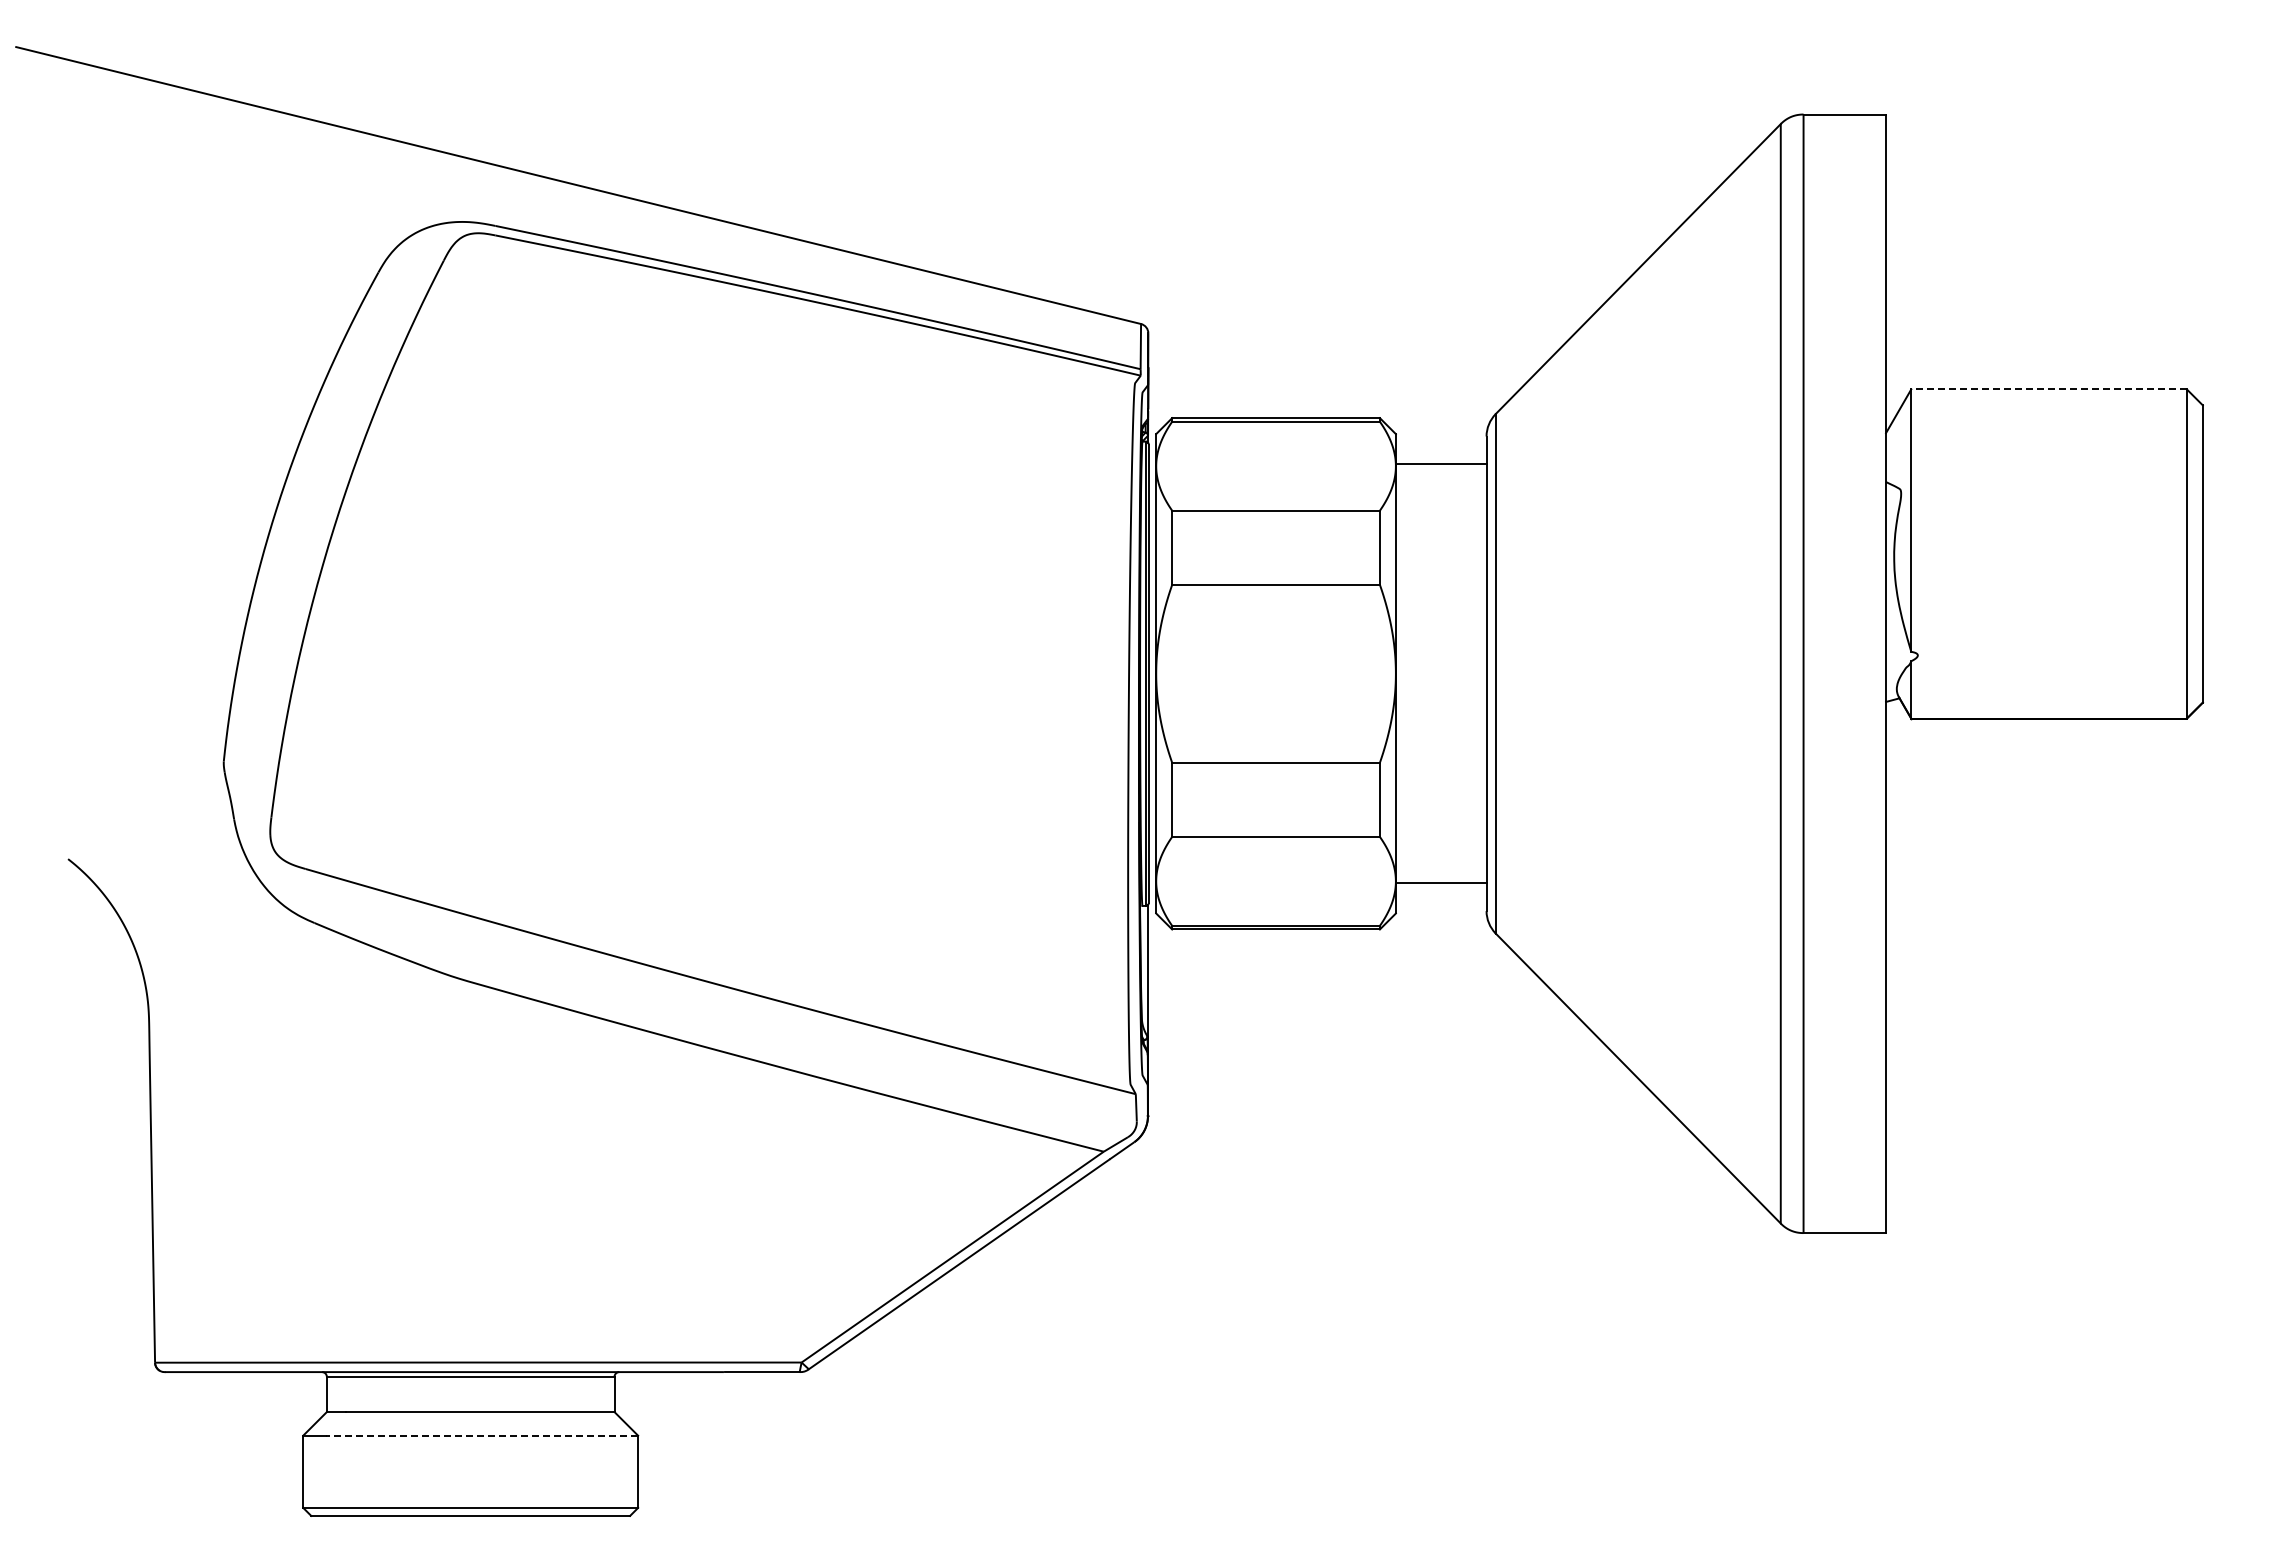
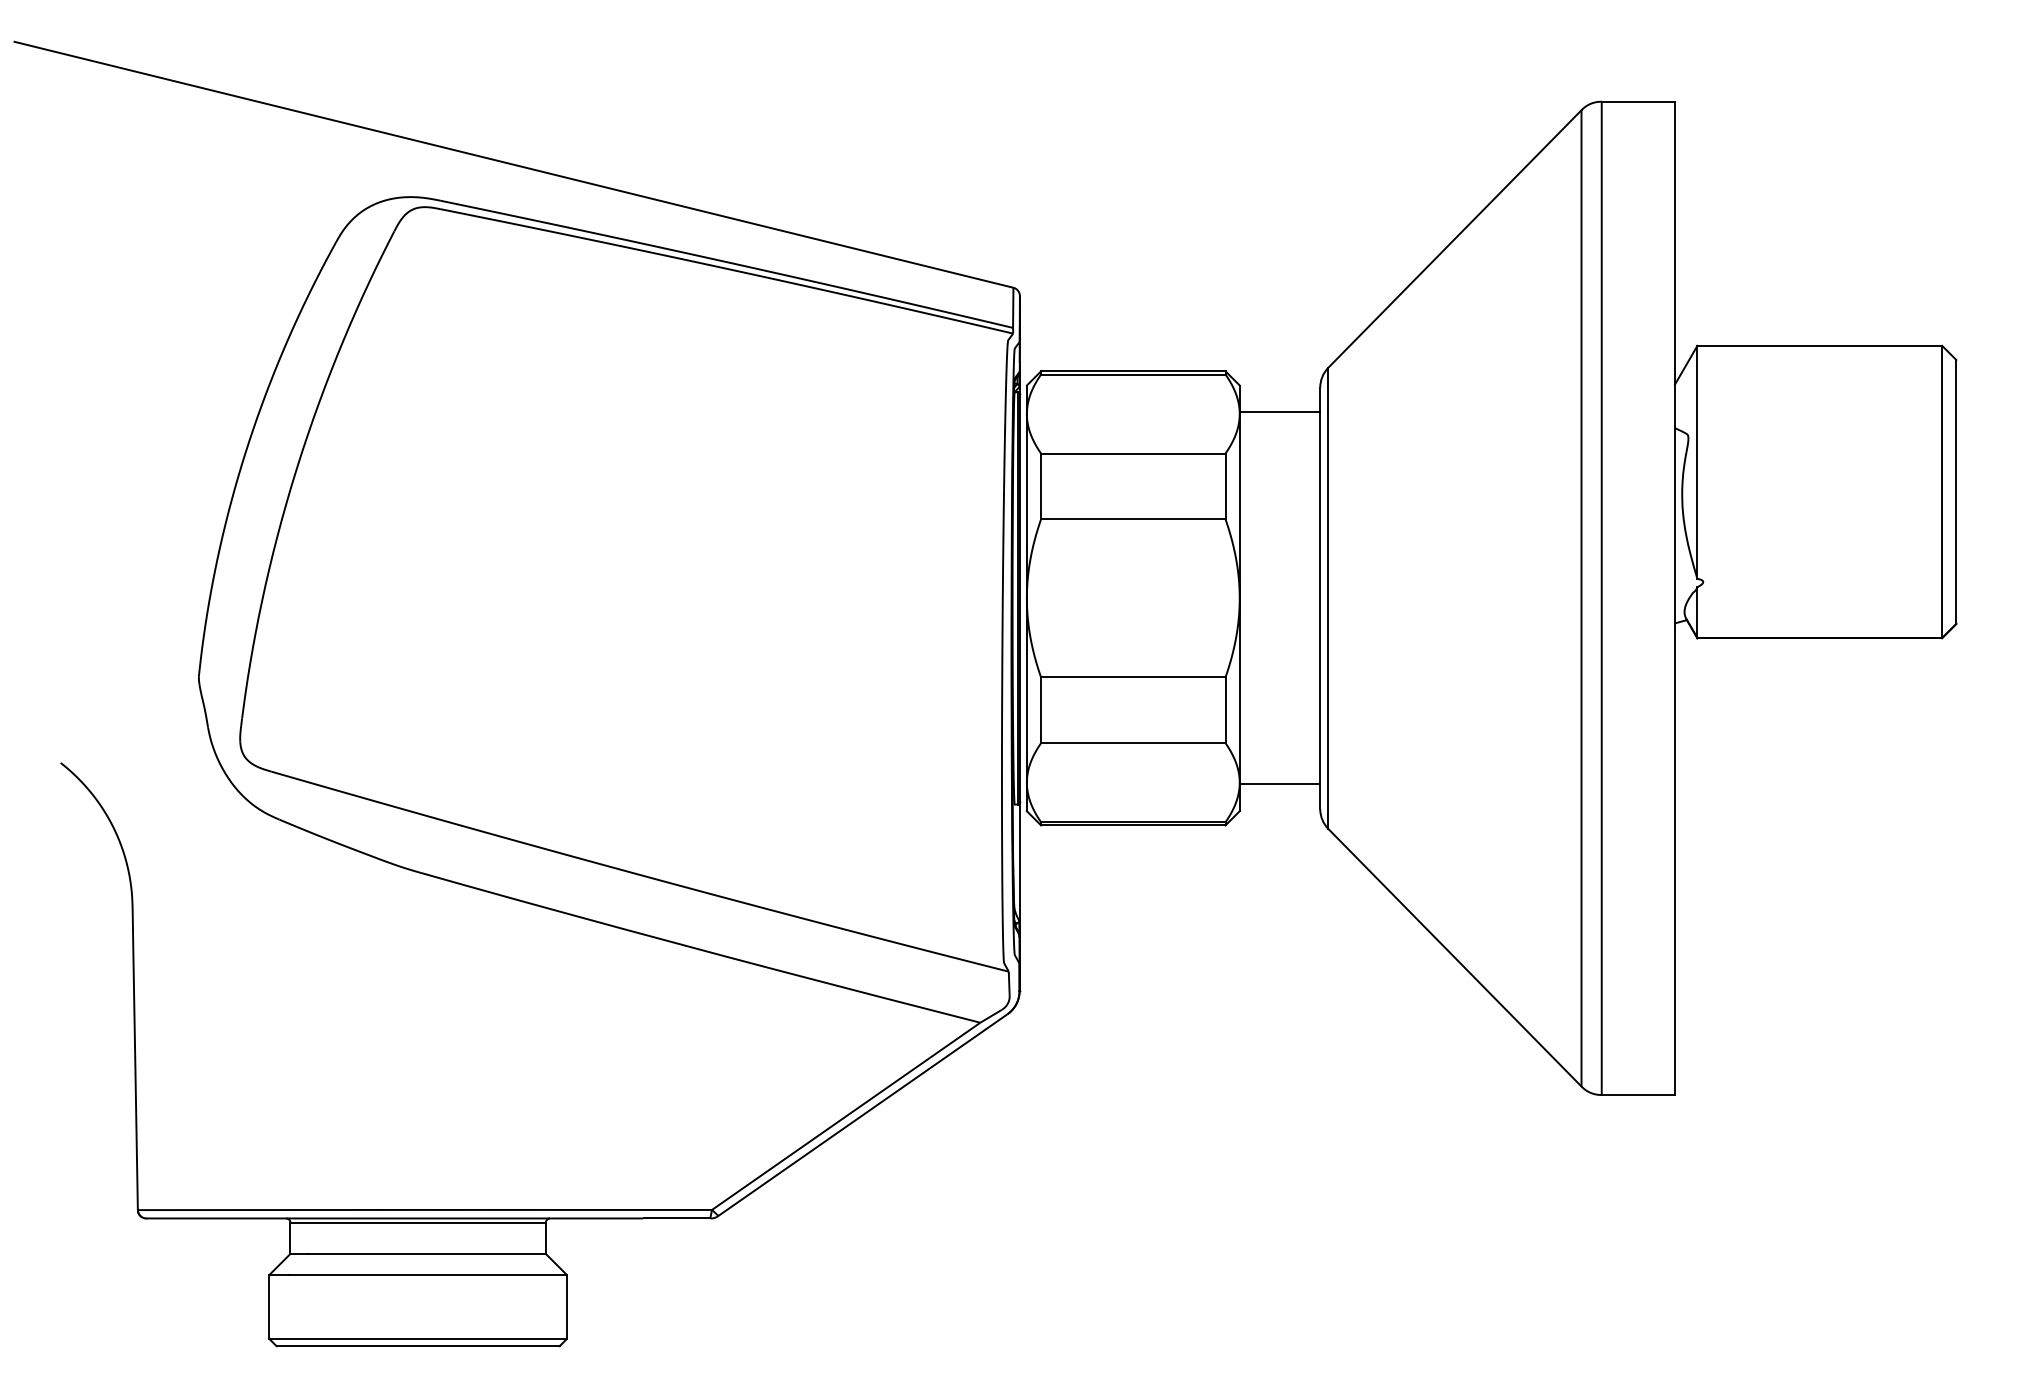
line: (2049, 389) -> (1820, 345), dashed -> solid
line: (481, 1435) -> (427, 1274), dashed -> solid

